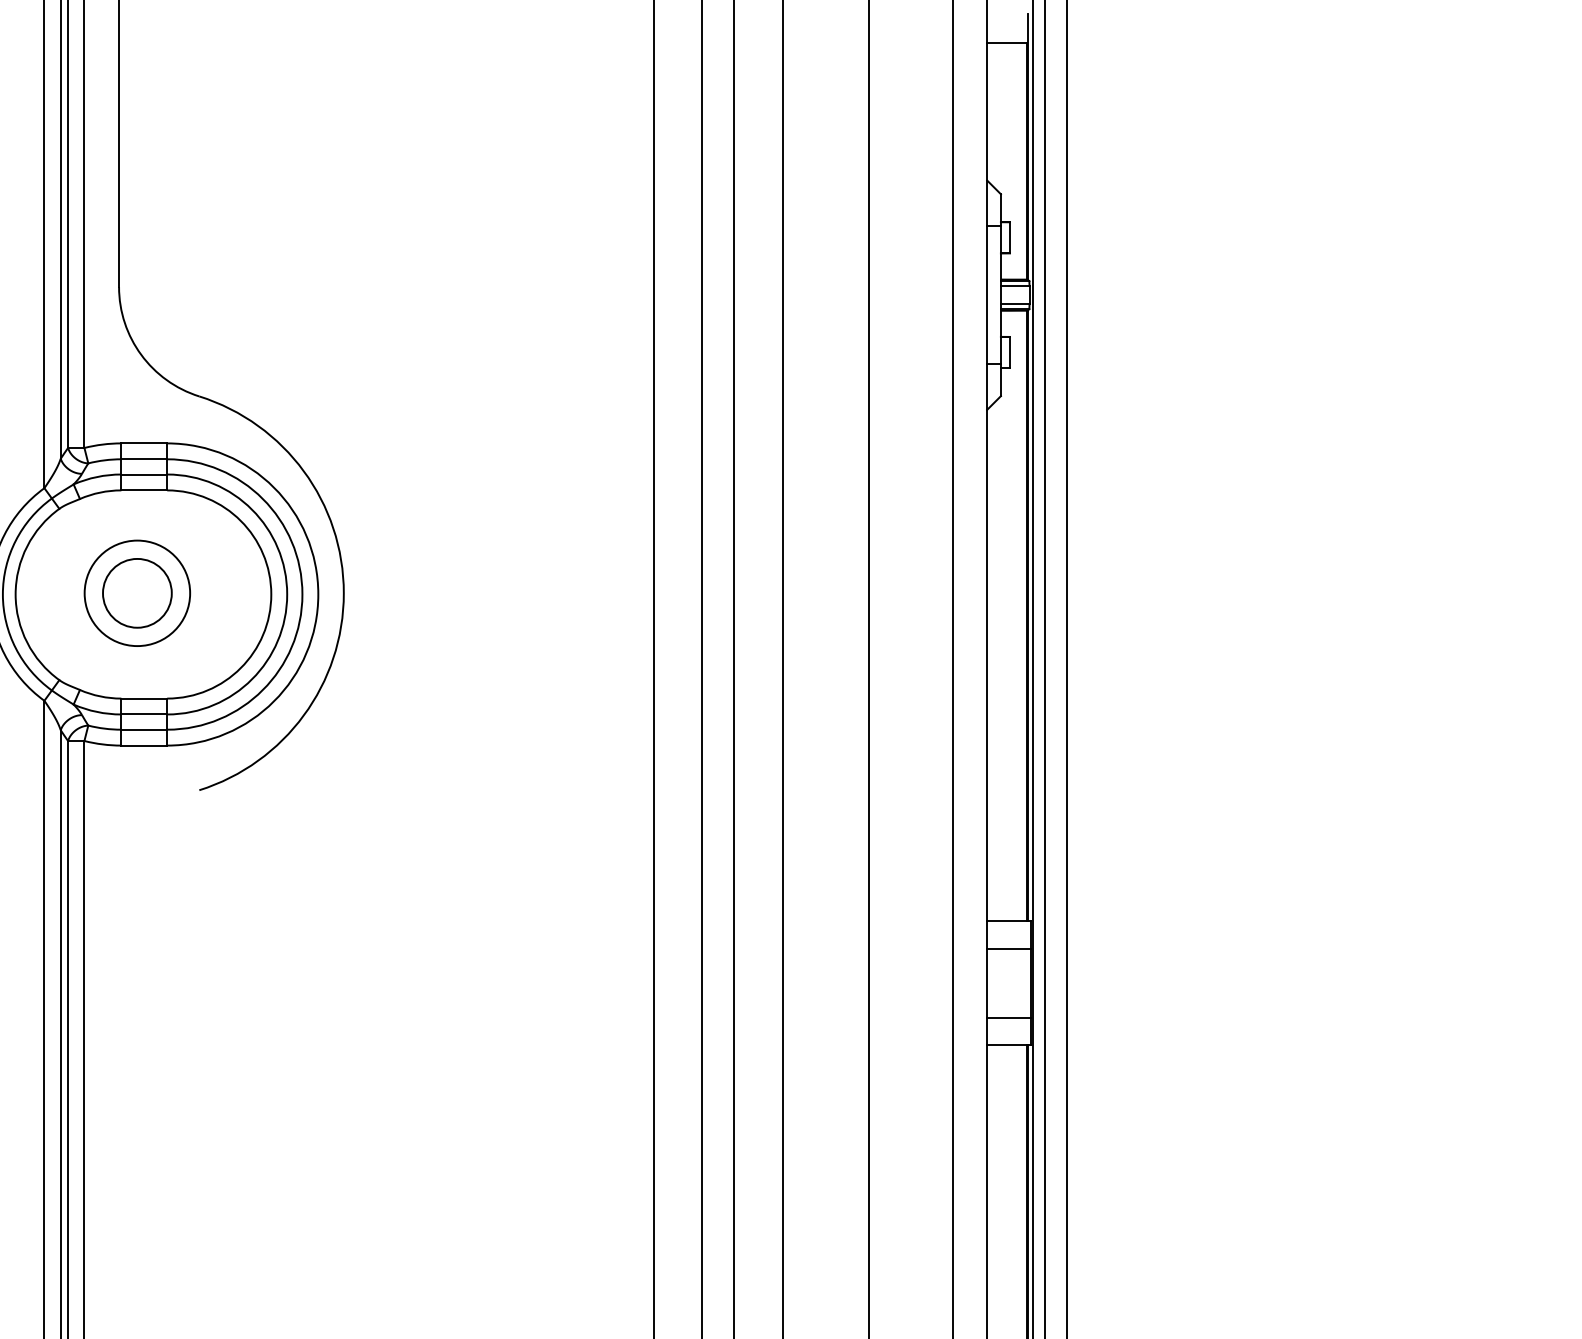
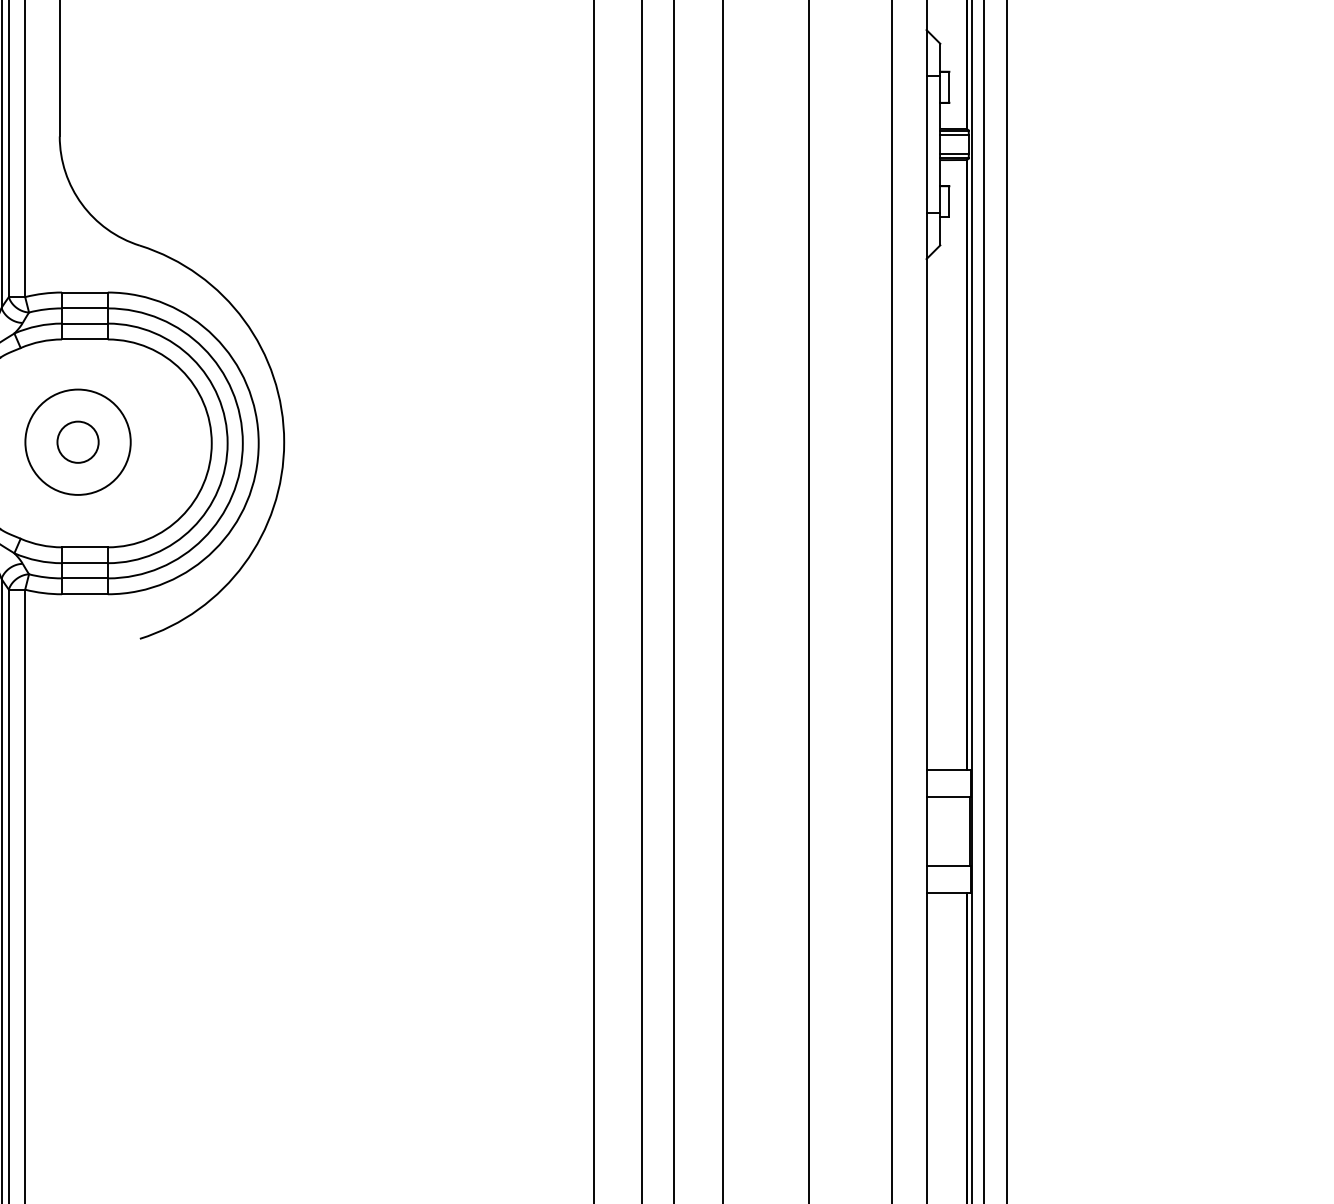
circle: (137, 592) -> (78, 441), size x0.6

